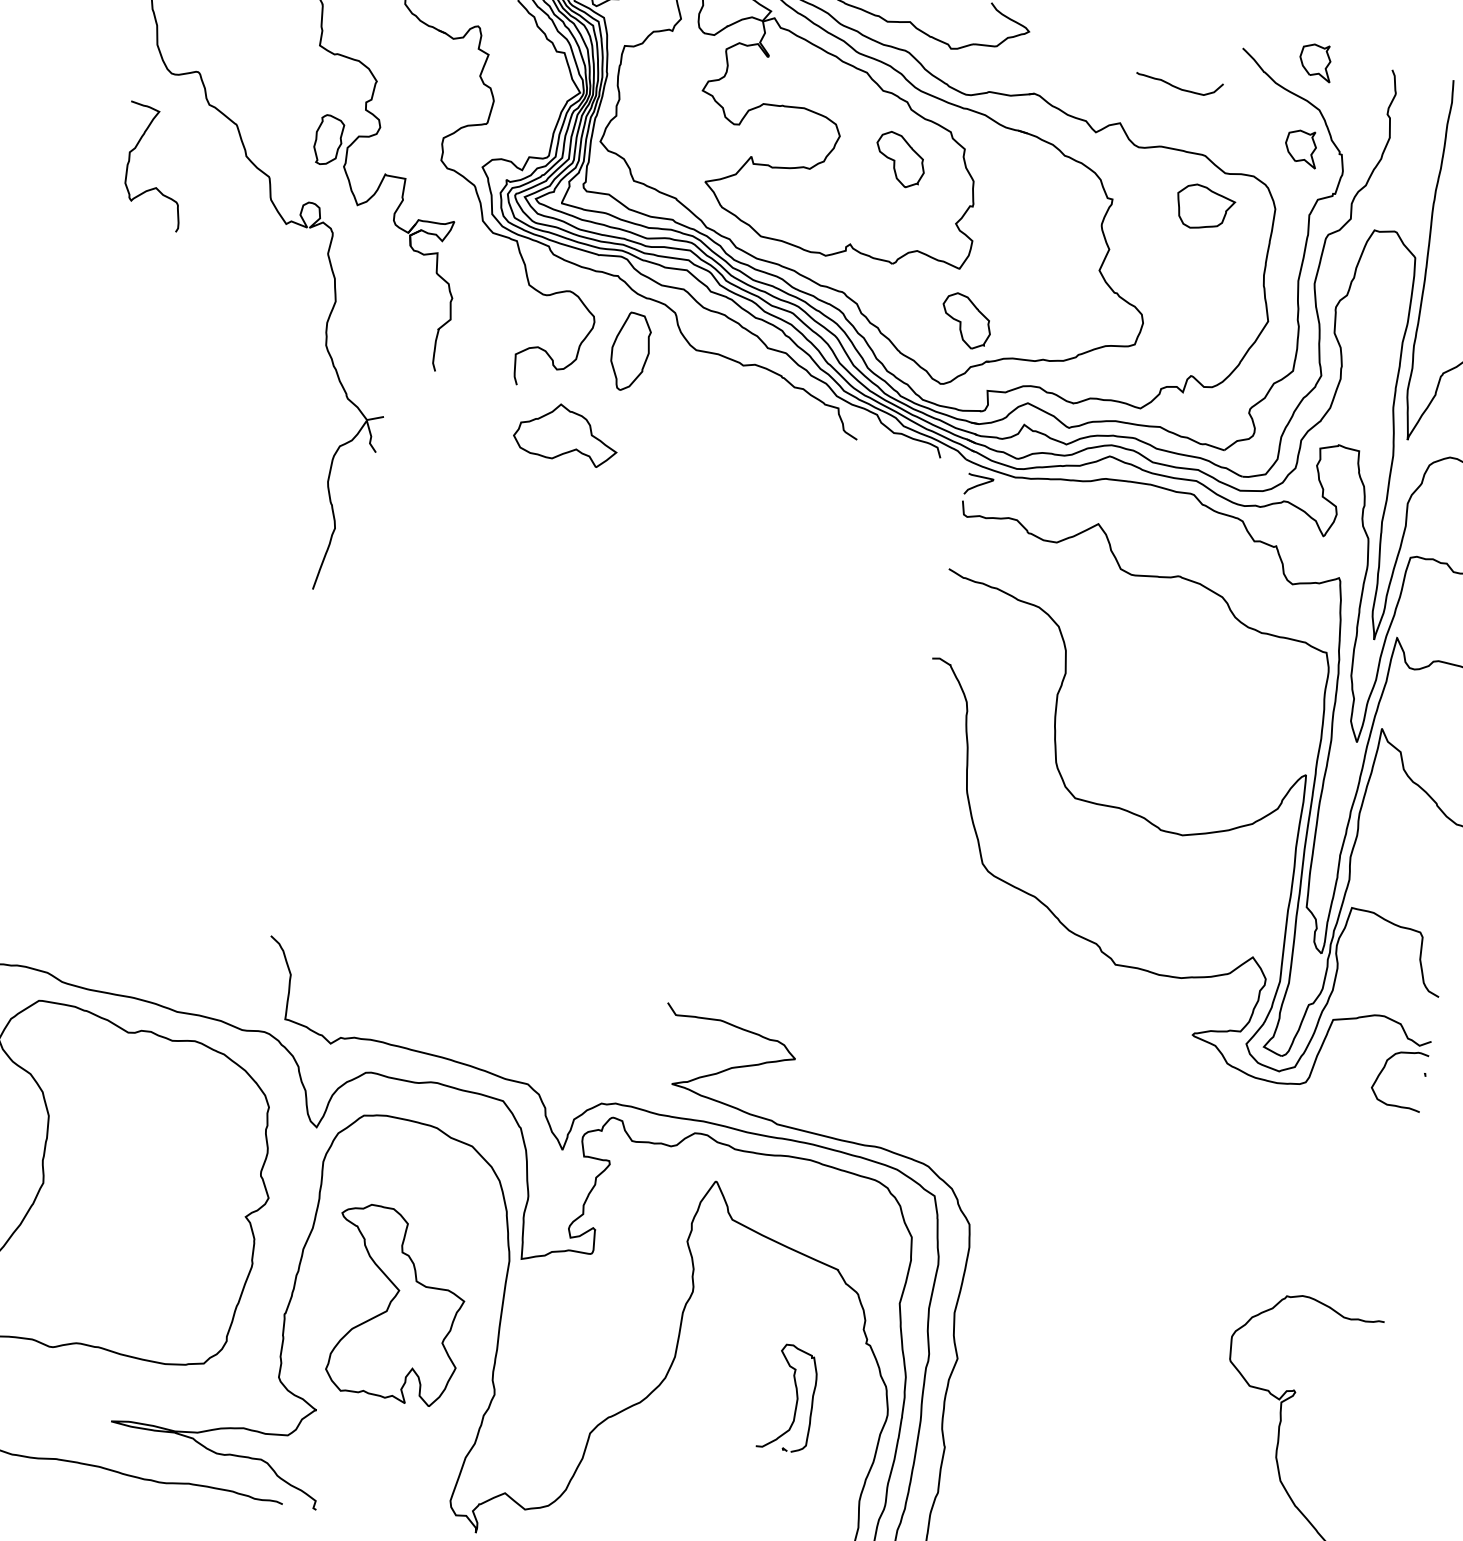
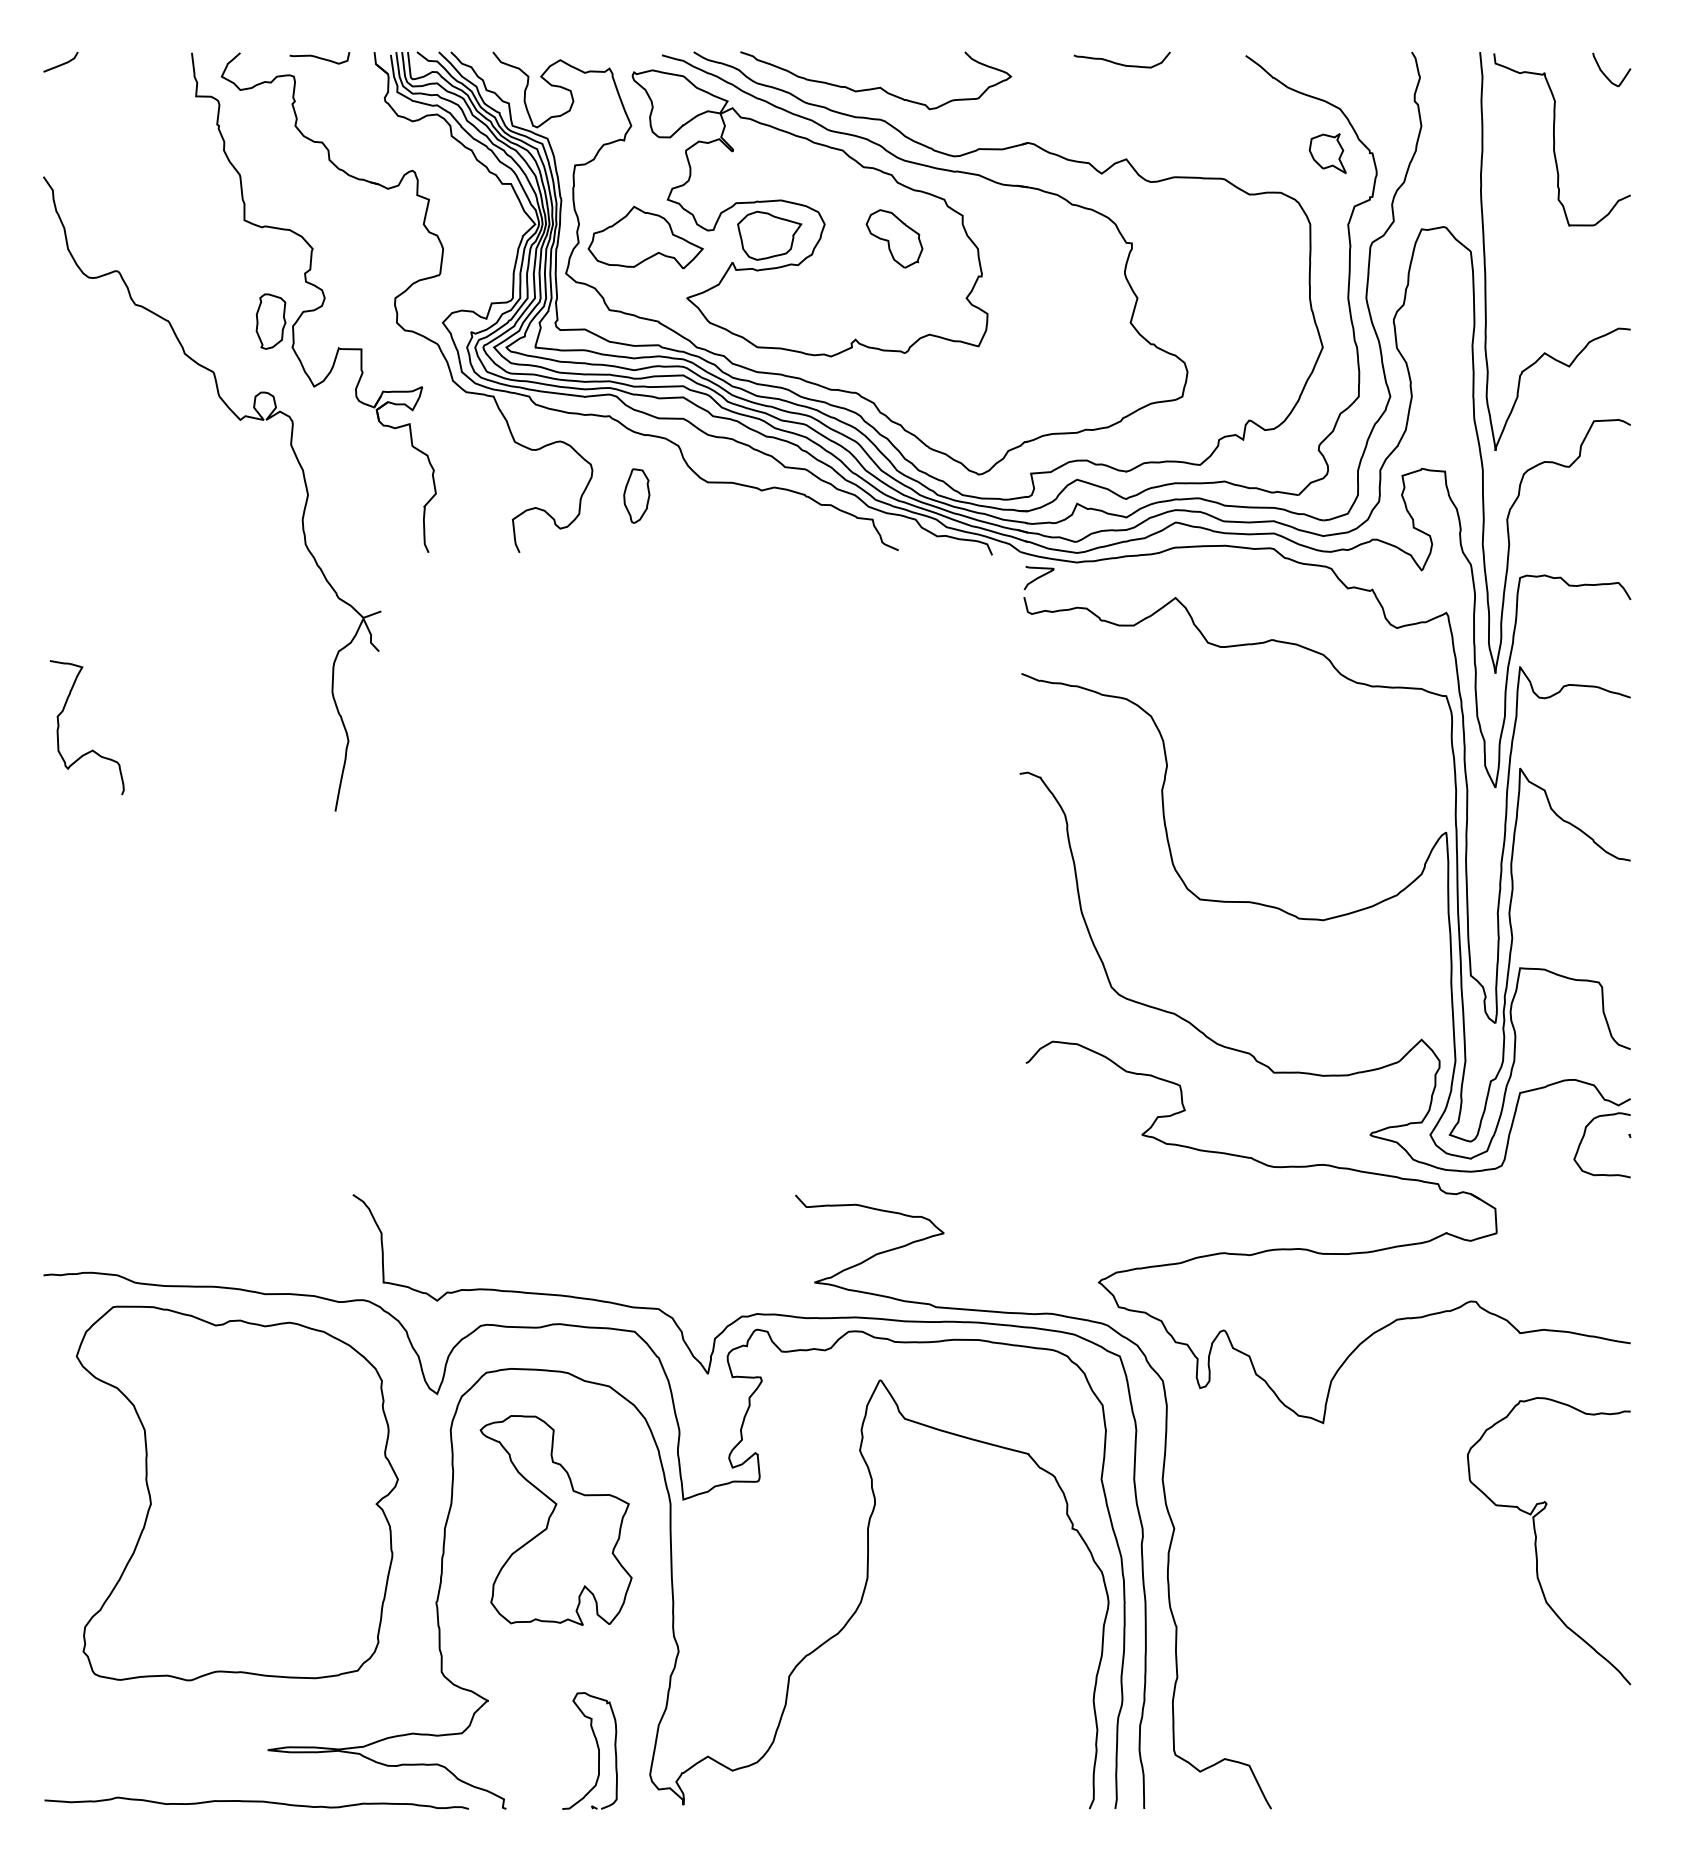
part: (1315, 62) -> (1327, 57), removed
curve: (1178, 86) -> (1121, 63), moved
curve: (156, 187) -> (92, 749), moved
part: (1204, 207) -> (769, 235), moved
part: (966, 320) -> (995, 401), removed
part: (630, 351) -> (636, 495), size x0.62
part: (566, 433) -> (645, 237), moved
part: (1132, 1133) -> (1322, 1252), added
part: (395, 1305) -> (555, 1520), moved
part: (796, 1397) -> (597, 1748), moved

